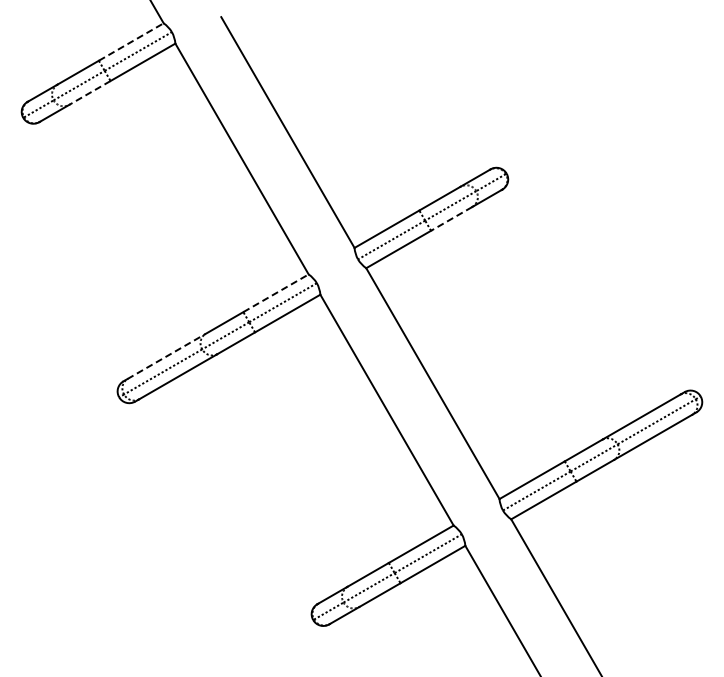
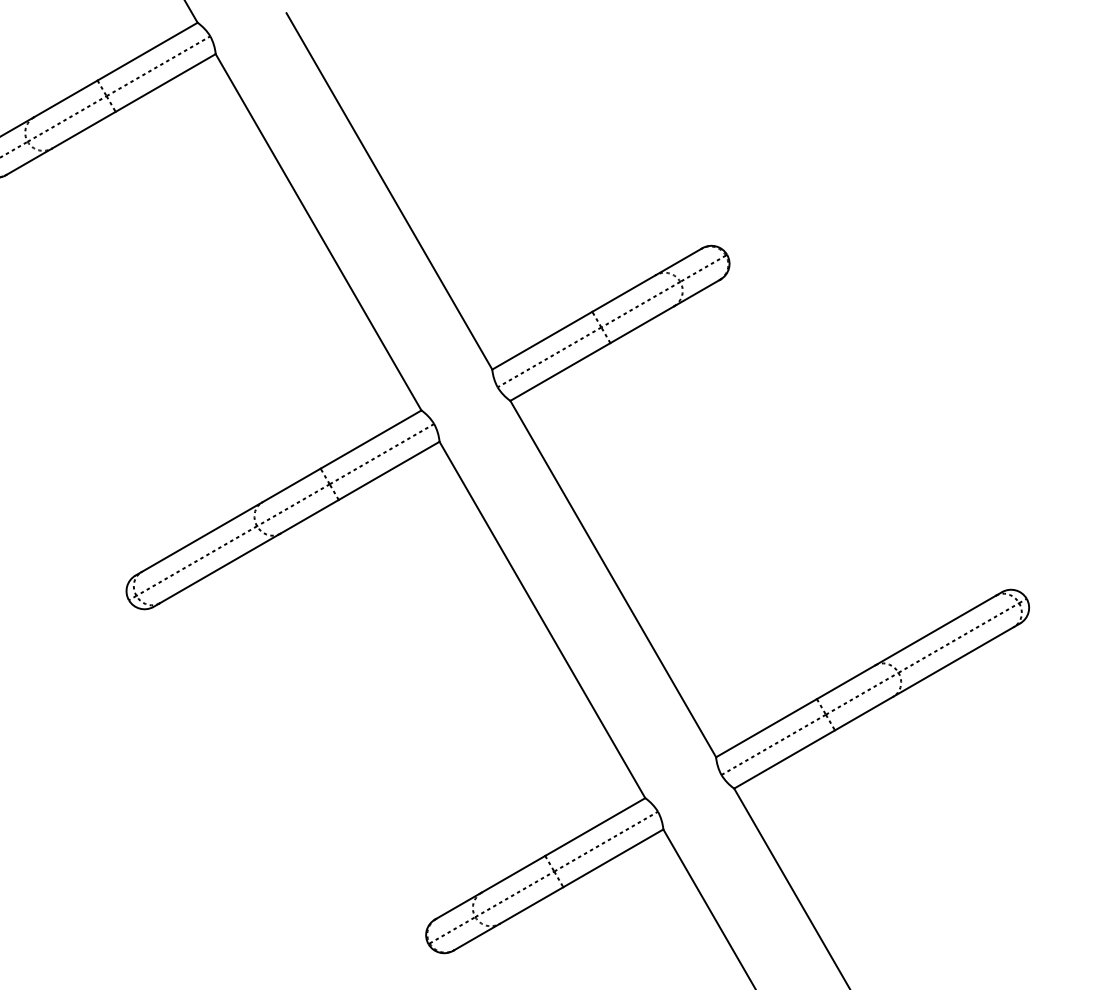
line: (131, 41) -> (147, 50), dashed -> solid
line: (90, 92) -> (84, 129), dashed -> solid
line: (451, 218) -> (641, 324), dashed -> solid
line: (276, 293) -> (371, 439), dashed -> solid
line: (166, 356) -> (201, 537), dashed -> solid

